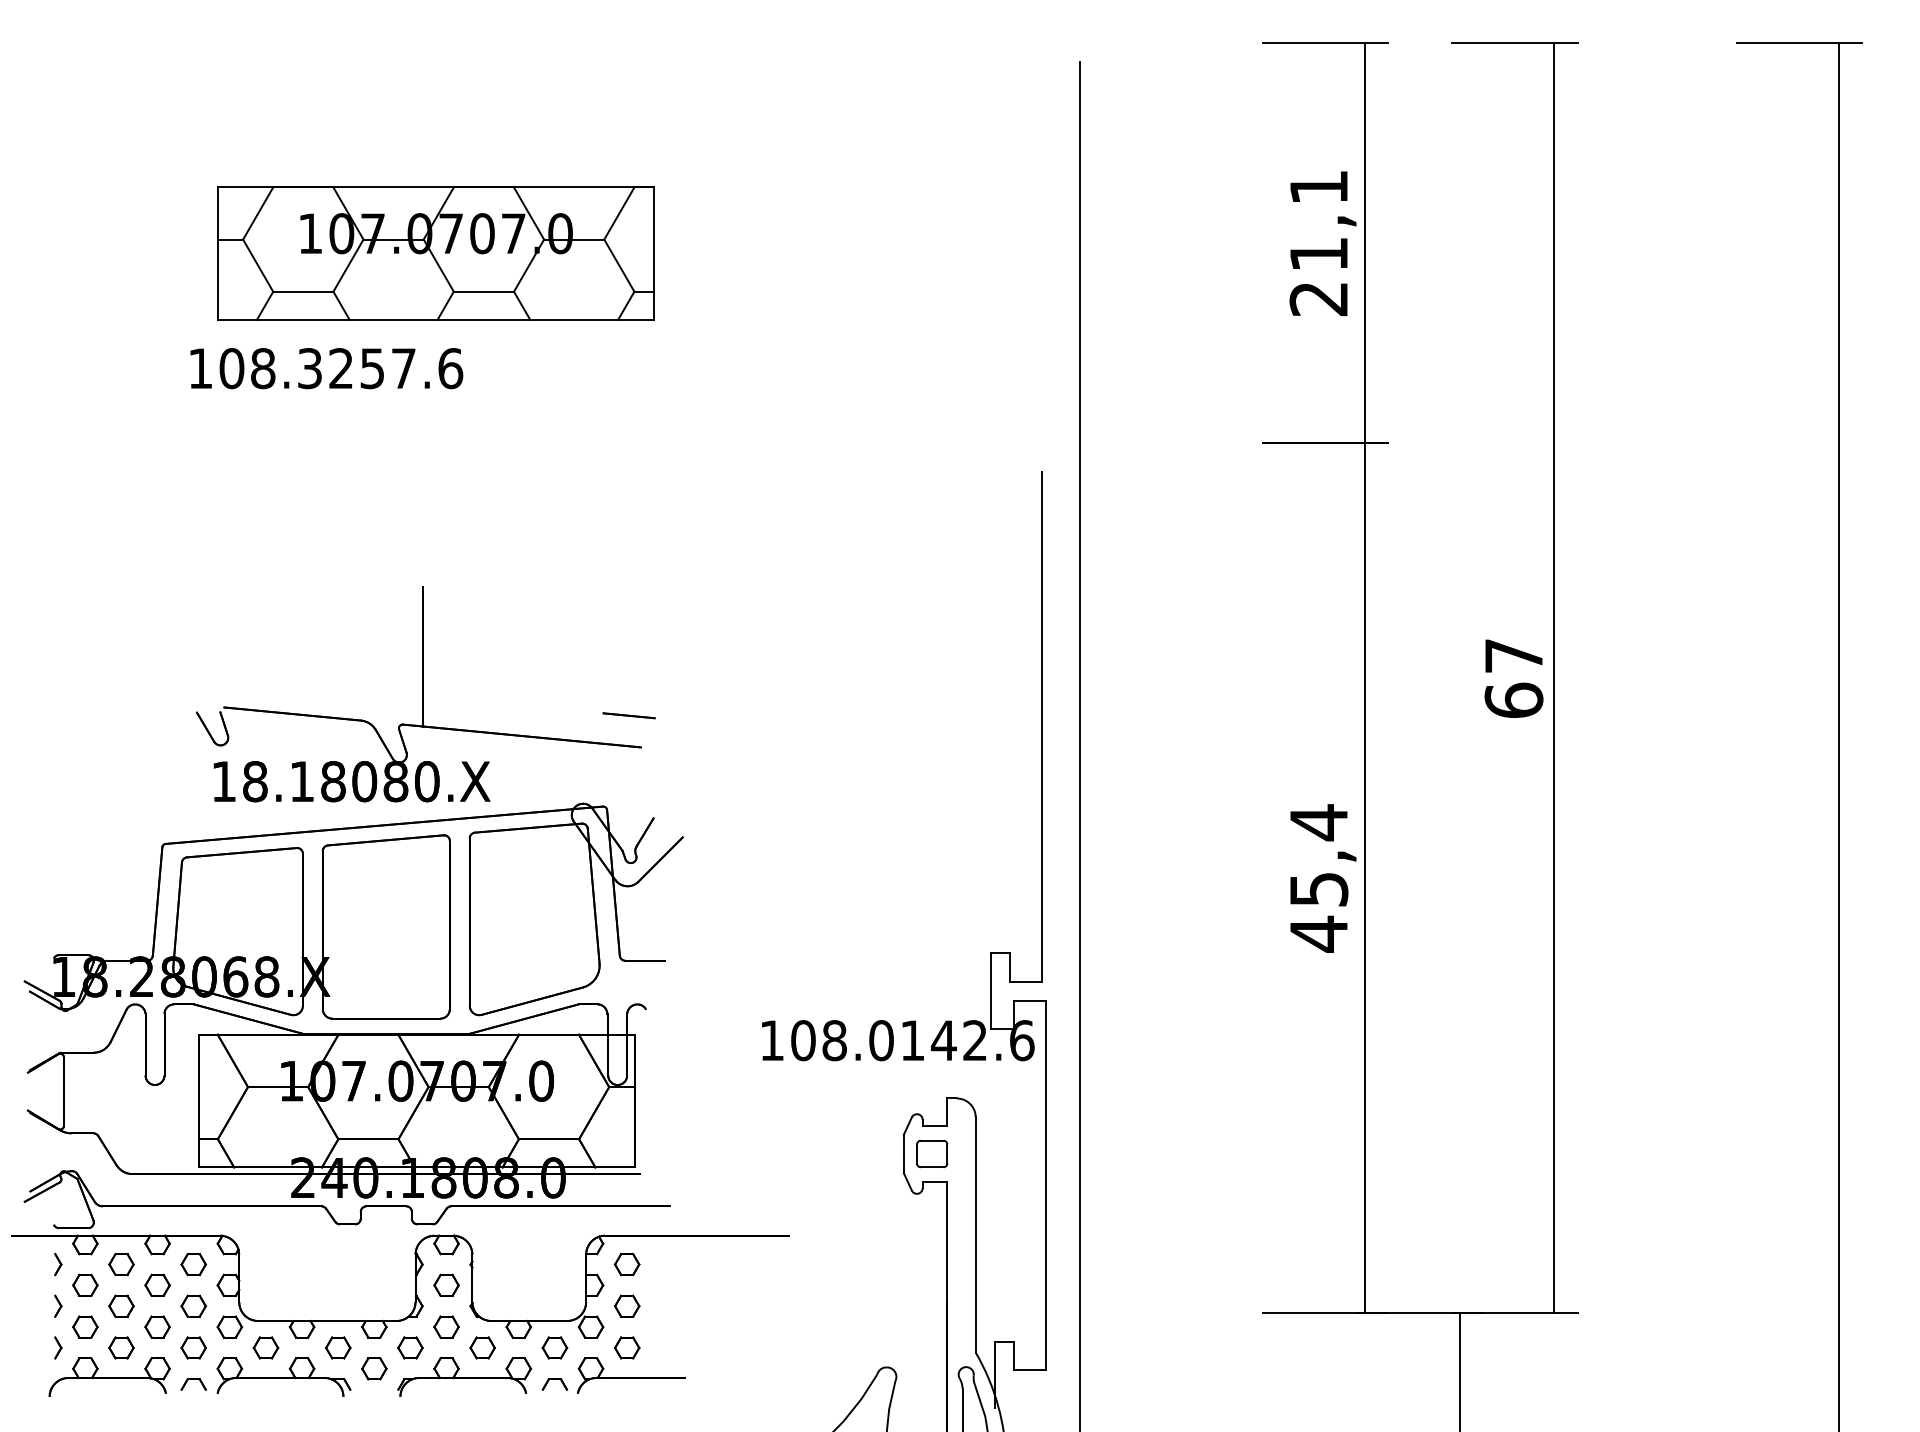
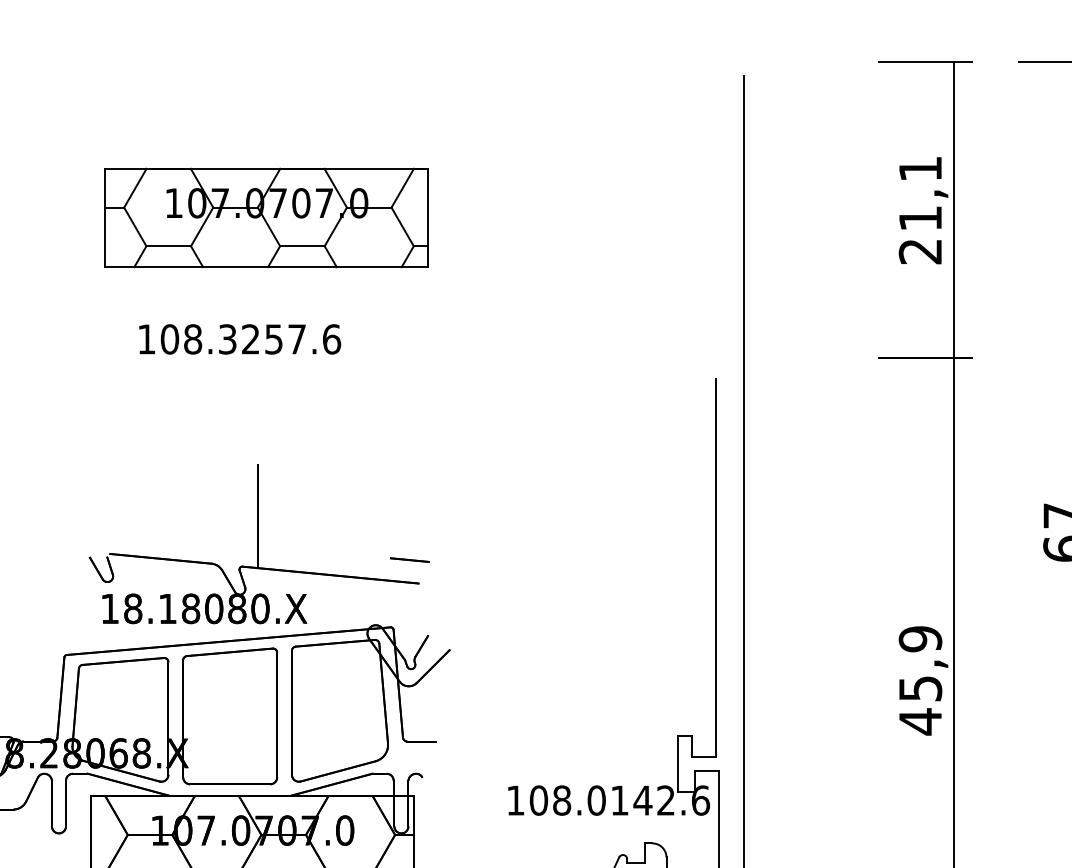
text: (326, 368) -> (239, 339), moved
text: (1318, 822) -> (920, 639), 45,4 -> 45,9

